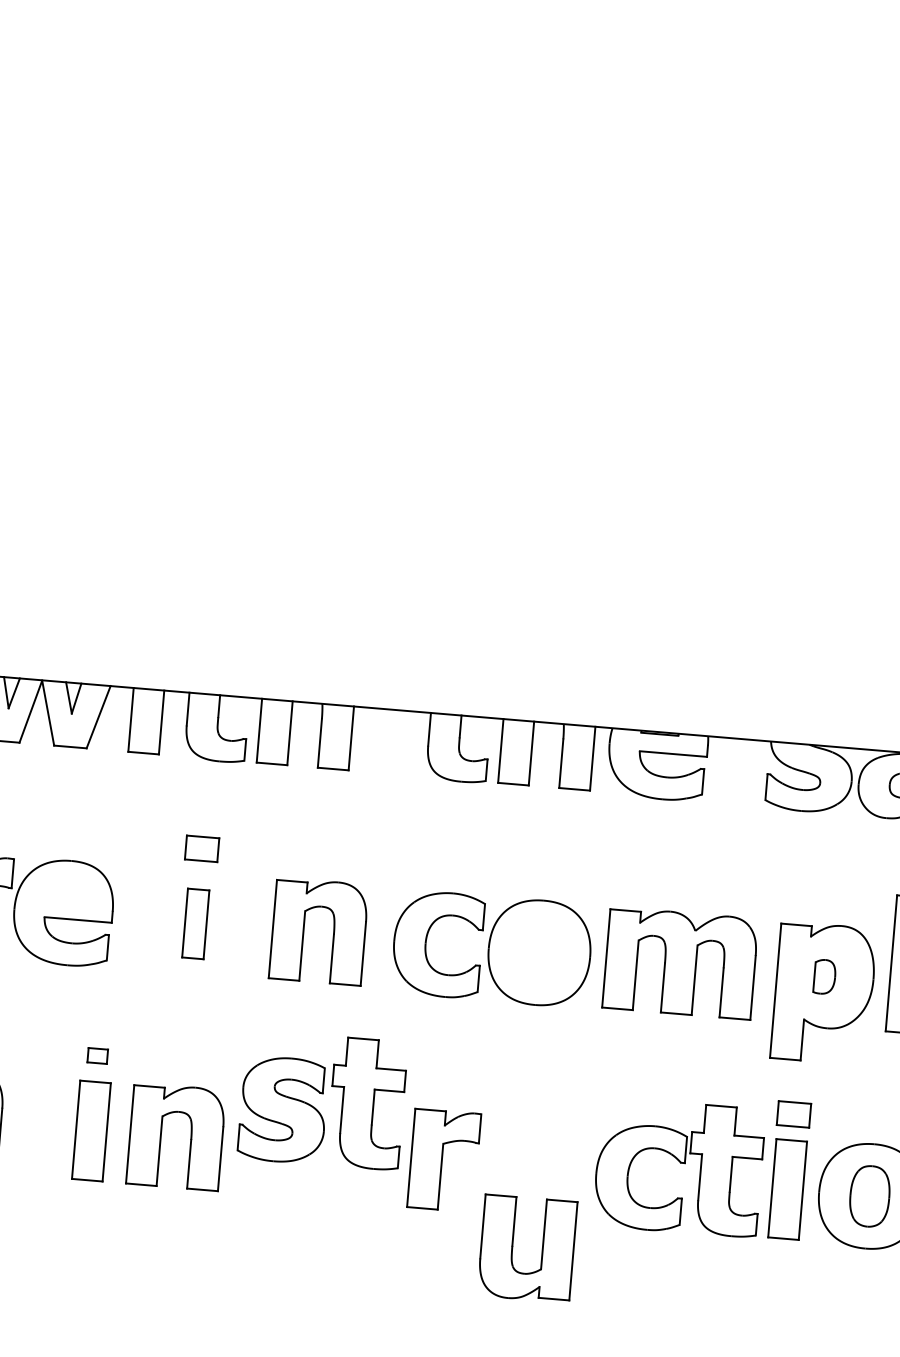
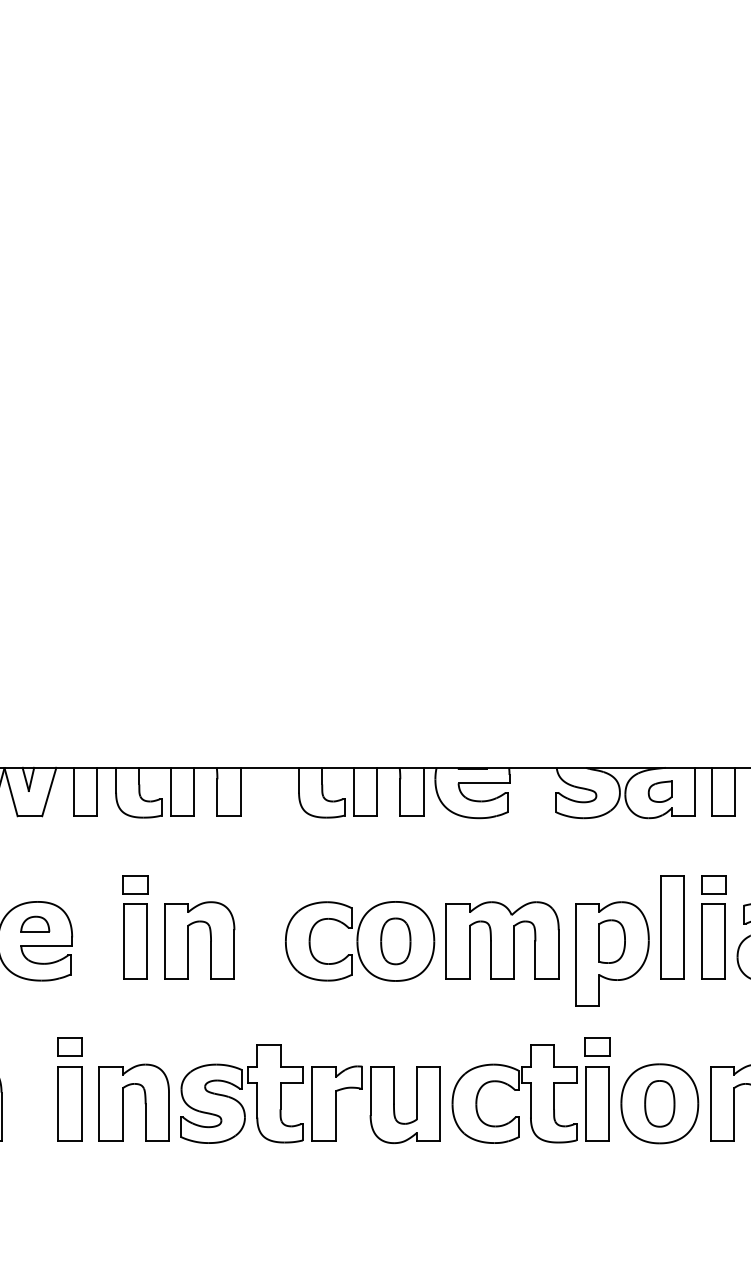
part: (65, 889) -> (35, 923), added
part: (195, 924) -> (135, 941), size x1.43
part: (304, 930) -> (188, 940), moved
part: (539, 952) -> (395, 941), added
part: (824, 976) -> (611, 941), size x1.67
part: (97, 1055) -> (69, 1046), size x1.67
part: (322, 1099) -> (241, 1093), moved
part: (512, 1247) -> (394, 1104), moved

